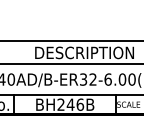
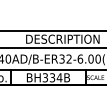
text: (70, 104) -> (52, 77), BH246B -> BH334B

